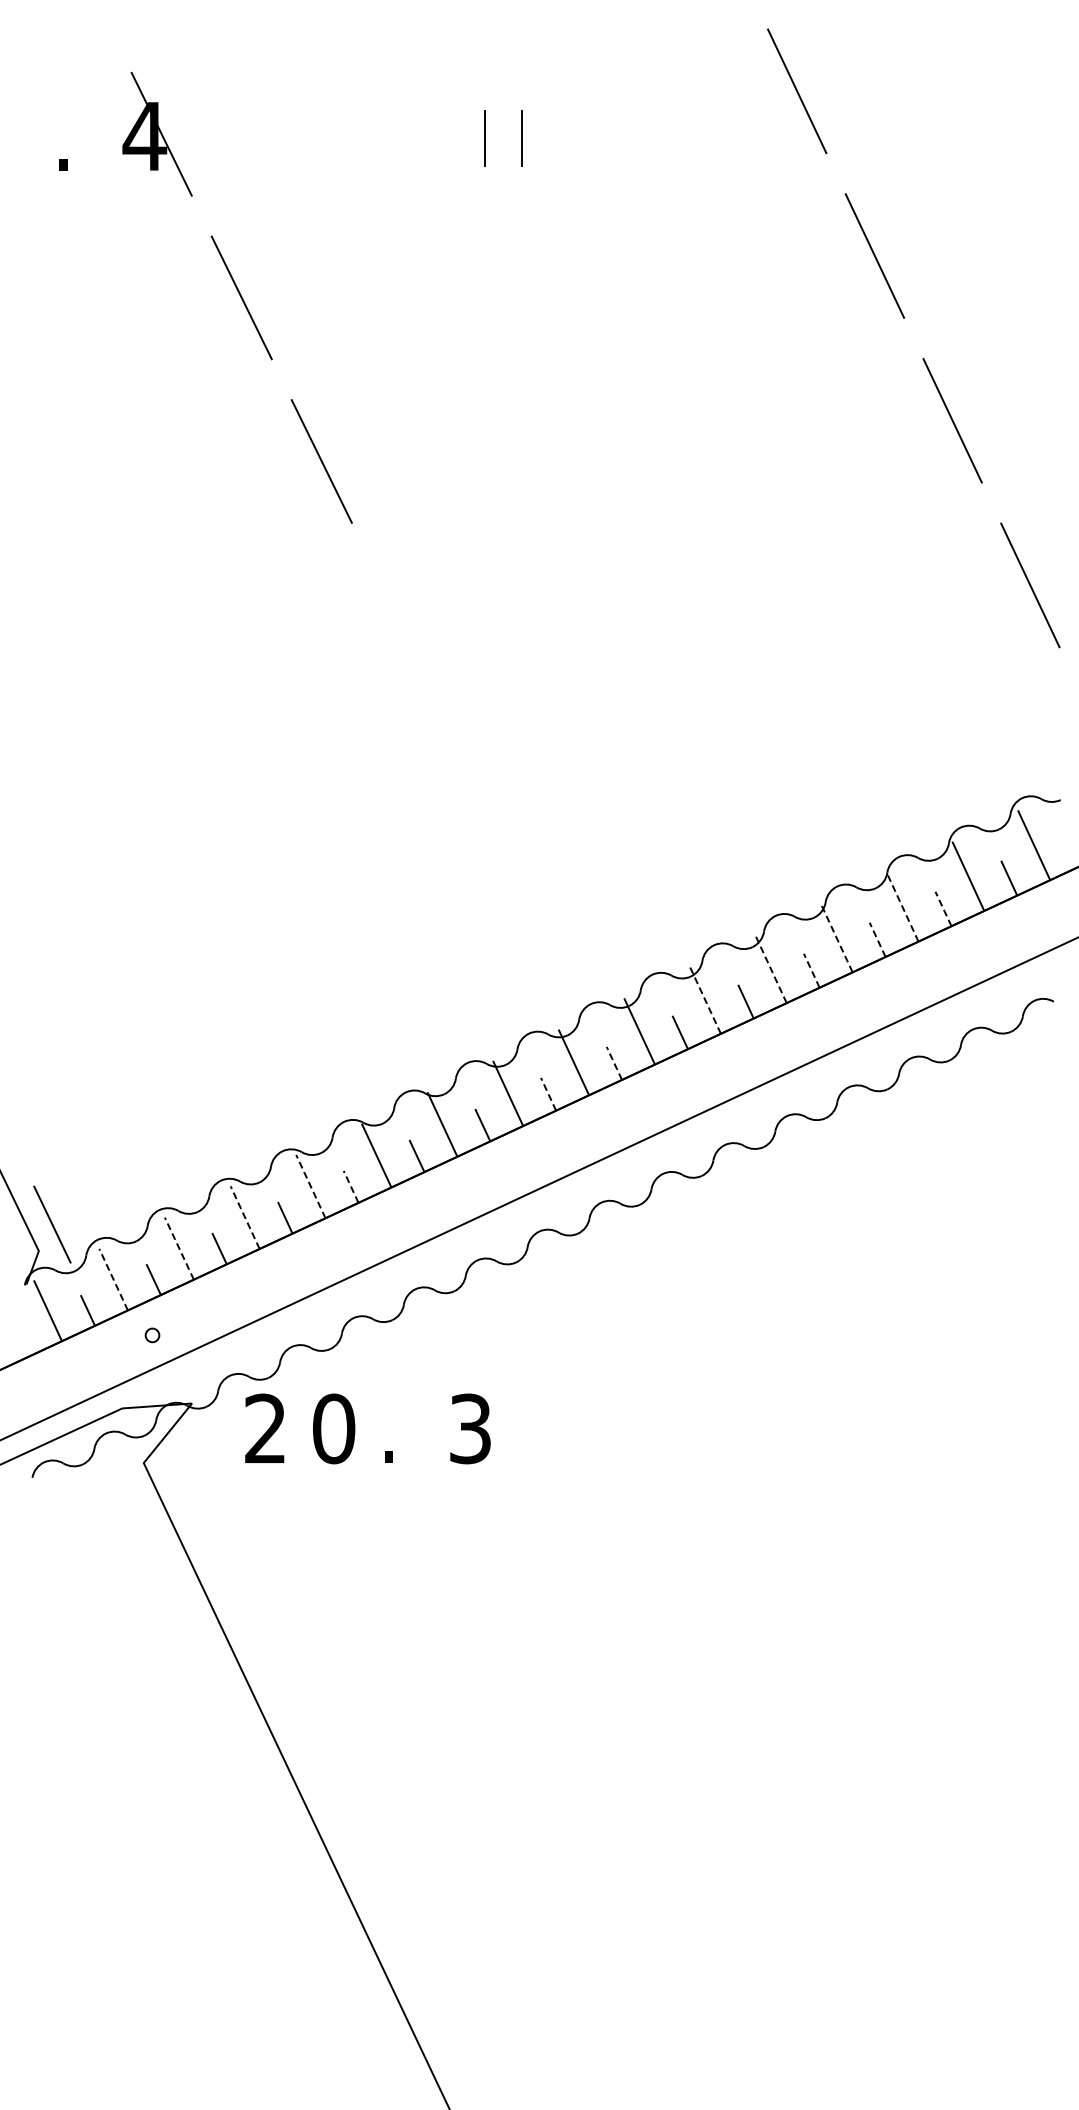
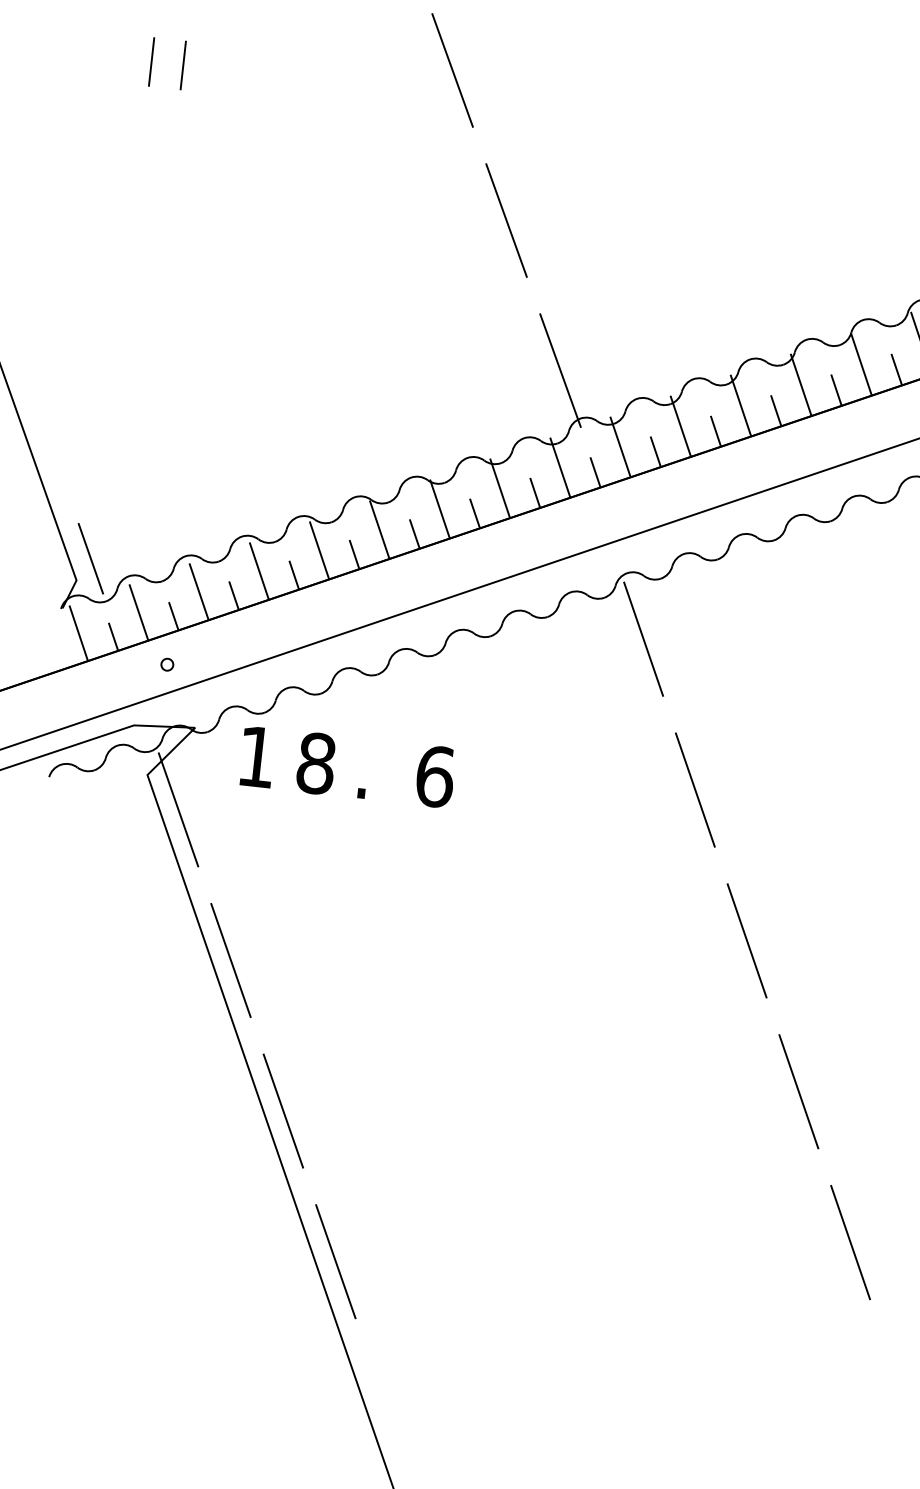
line: (401, 624) -> (452, 69), added
line: (59, 652) -> (152, 61), added
line: (95, 652) -> (183, 64), added
line: (481, 788) -> (506, 220), added
line: (902, 907) -> (861, 364), dashed -> solid
line: (943, 908) -> (896, 369), dashed -> solid
line: (836, 937) -> (800, 384), dashed -> solid
line: (877, 939) -> (836, 389), dashed -> solid
line: (561, 951) -> (560, 369), added
line: (770, 968) -> (740, 404), dashed -> solid
line: (811, 970) -> (775, 410), dashed -> solid
line: (705, 1000) -> (680, 426), dashed -> solid
line: (614, 1062) -> (595, 471), dashed -> solid
line: (548, 1093) -> (535, 492), dashed -> solid
line: (310, 1186) -> (319, 550), dashed -> solid
line: (351, 1186) -> (354, 554), dashed -> solid
line: (245, 1217) -> (259, 571), dashed -> solid
line: (689, 1246) -> (643, 638), added
line: (179, 1248) -> (199, 591), dashed -> solid
line: (113, 1279) -> (138, 612), dashed -> solid
line: (767, 1411) -> (695, 790), added
text: (264, 1427) -> (255, 755), 2 -> 1
text: (334, 1428) -> (316, 763), 0 -> 8
text: (470, 1428) -> (435, 776), 3 -> 6
line: (183, 1498) -> (178, 809), added
line: (845, 1576) -> (747, 941), added
line: (261, 1662) -> (230, 959), added
line: (922, 1740) -> (798, 1091), added
line: (339, 1827) -> (282, 1110), added
line: (1000, 1905) -> (850, 1242), added
line: (418, 1991) -> (335, 1261), added

